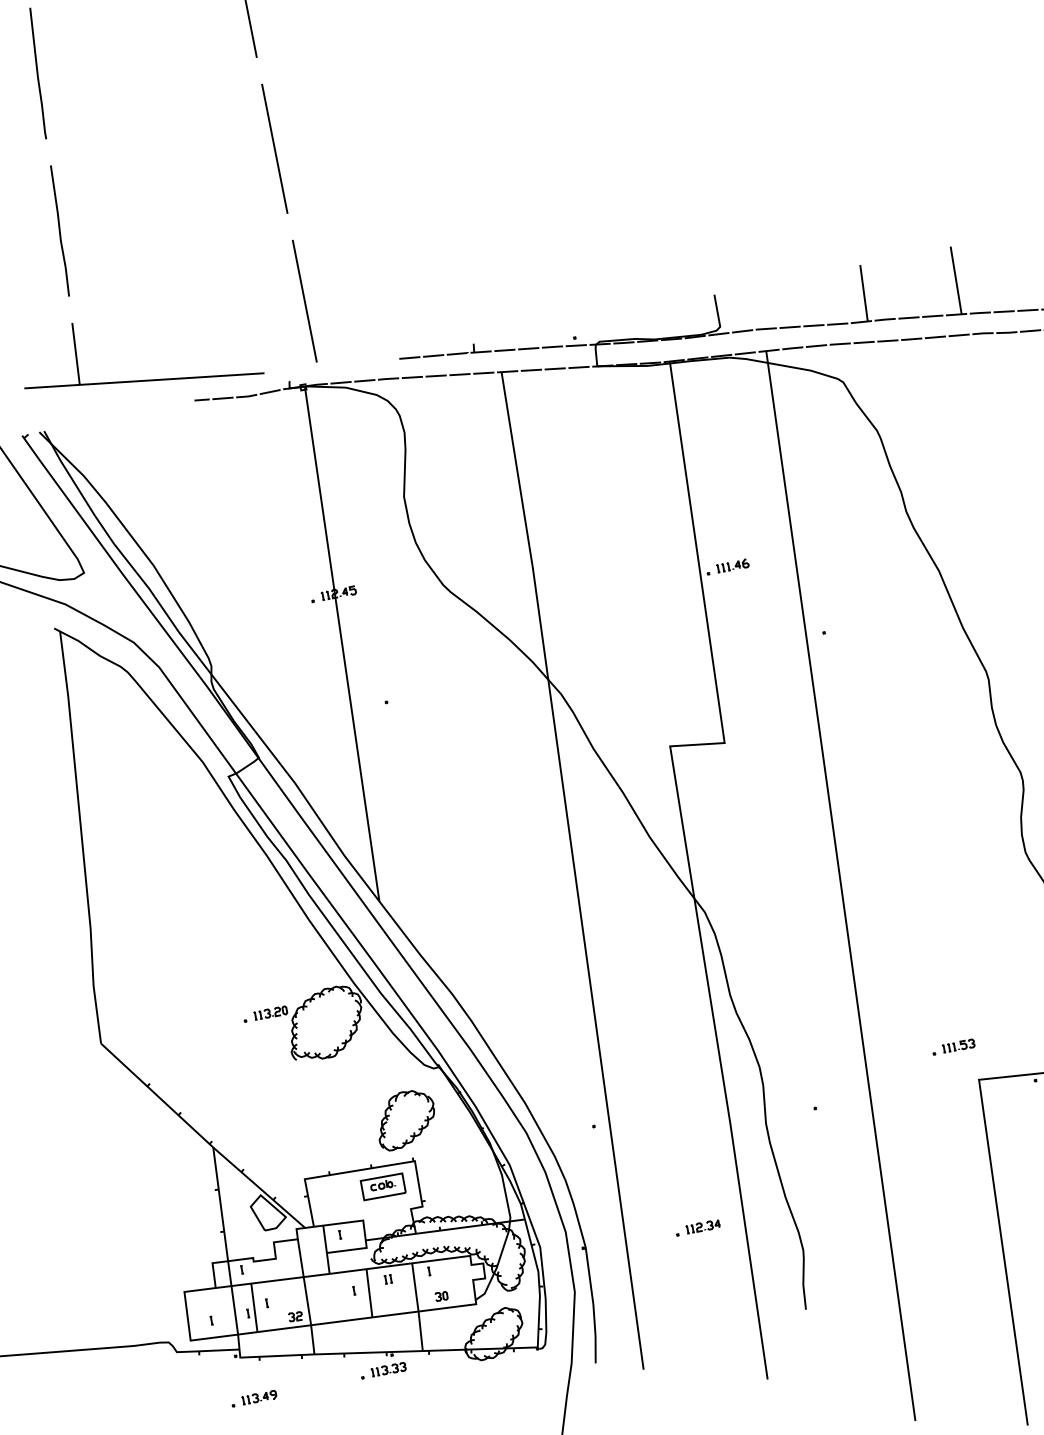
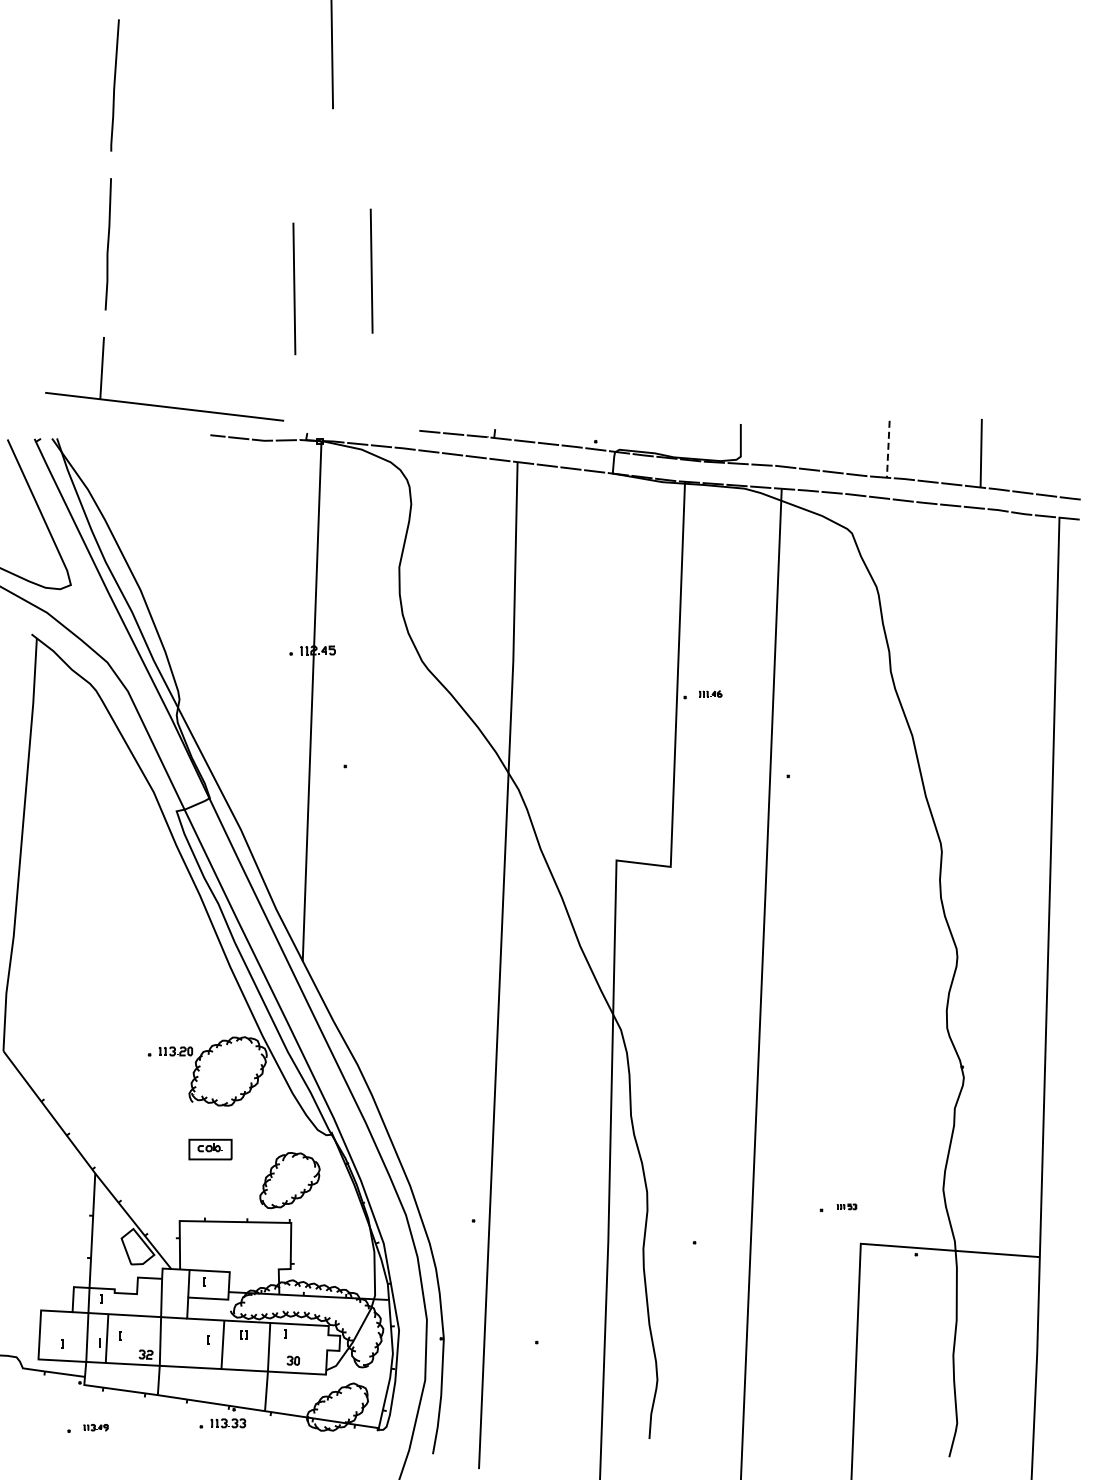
line: (274, 148) -> (294, 288), moved
line: (864, 293) -> (888, 449), solid -> dashed
line: (304, 300) -> (371, 270), moved
part: (732, 565) -> (710, 693), size x0.7
part: (958, 1045) -> (846, 1206), size x0.6
part: (383, 1186) -> (210, 1149), moved
part: (702, 1226) -> (562, 1338), removed
part: (258, 1397) -> (95, 1427), size x0.7

